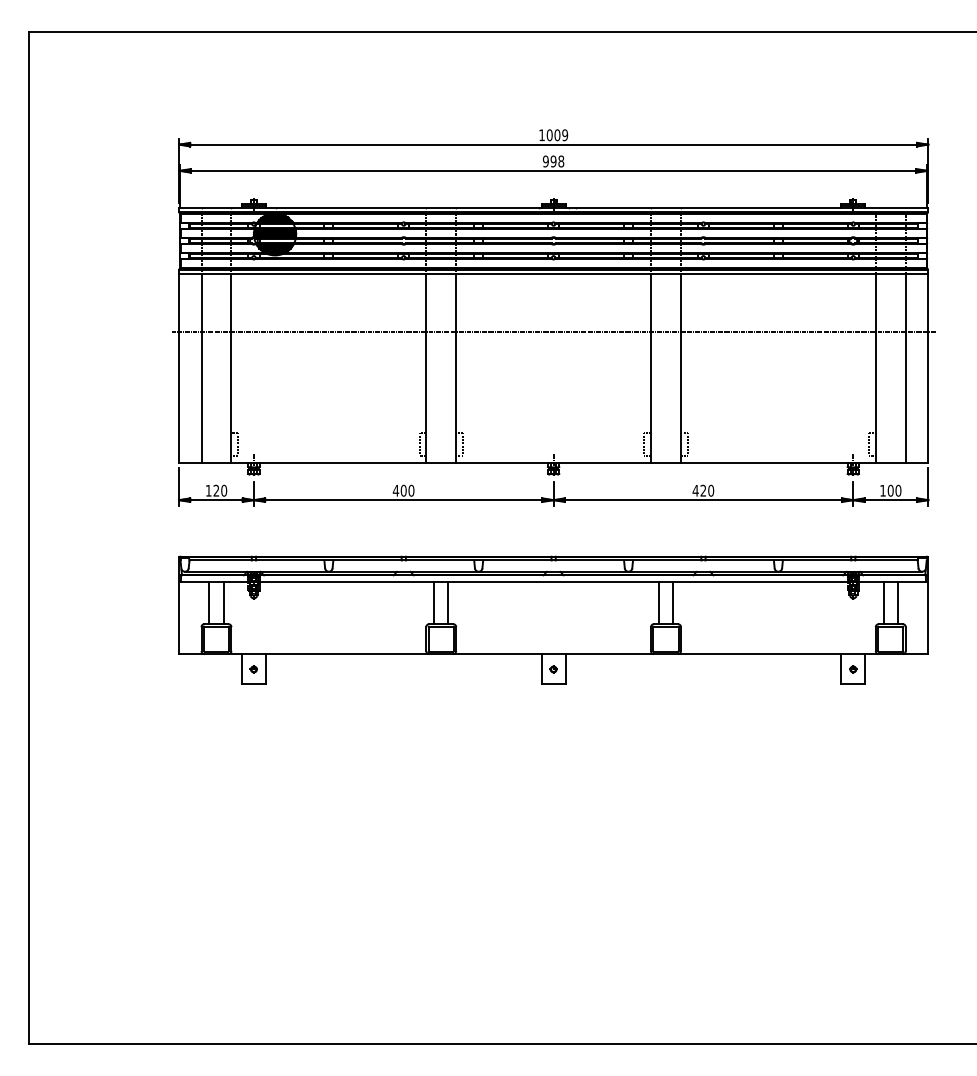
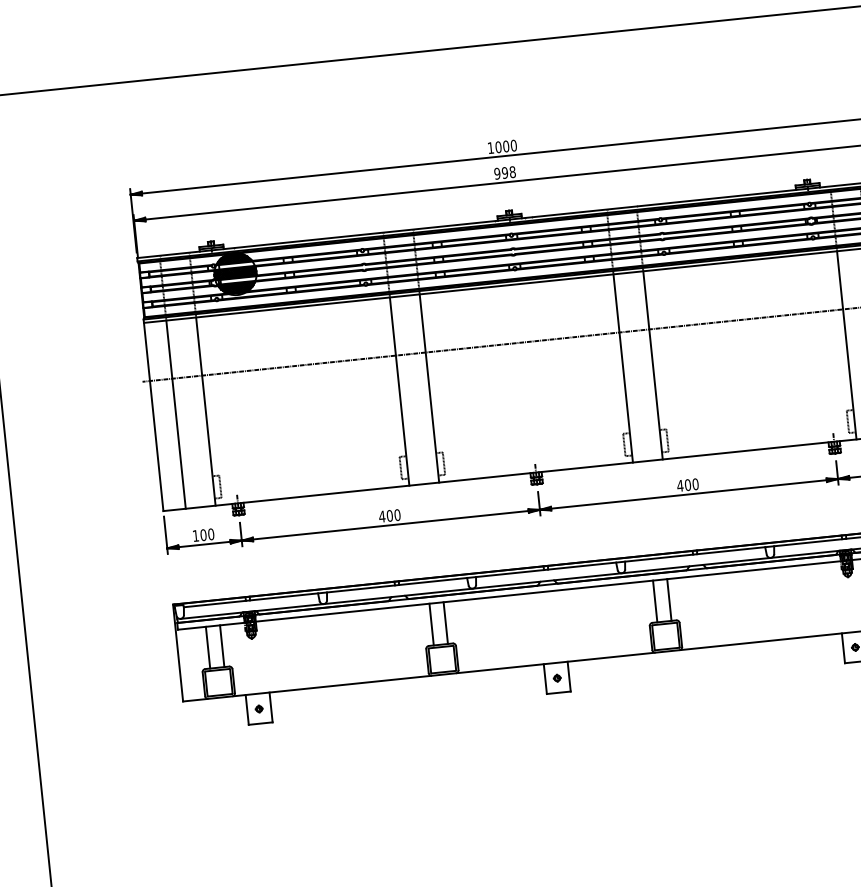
text: (564, 135) -> (513, 145), 1009 -> 1000
text: (216, 490) -> (203, 534), 120 -> 100
text: (703, 490) -> (687, 484), 420 -> 400

